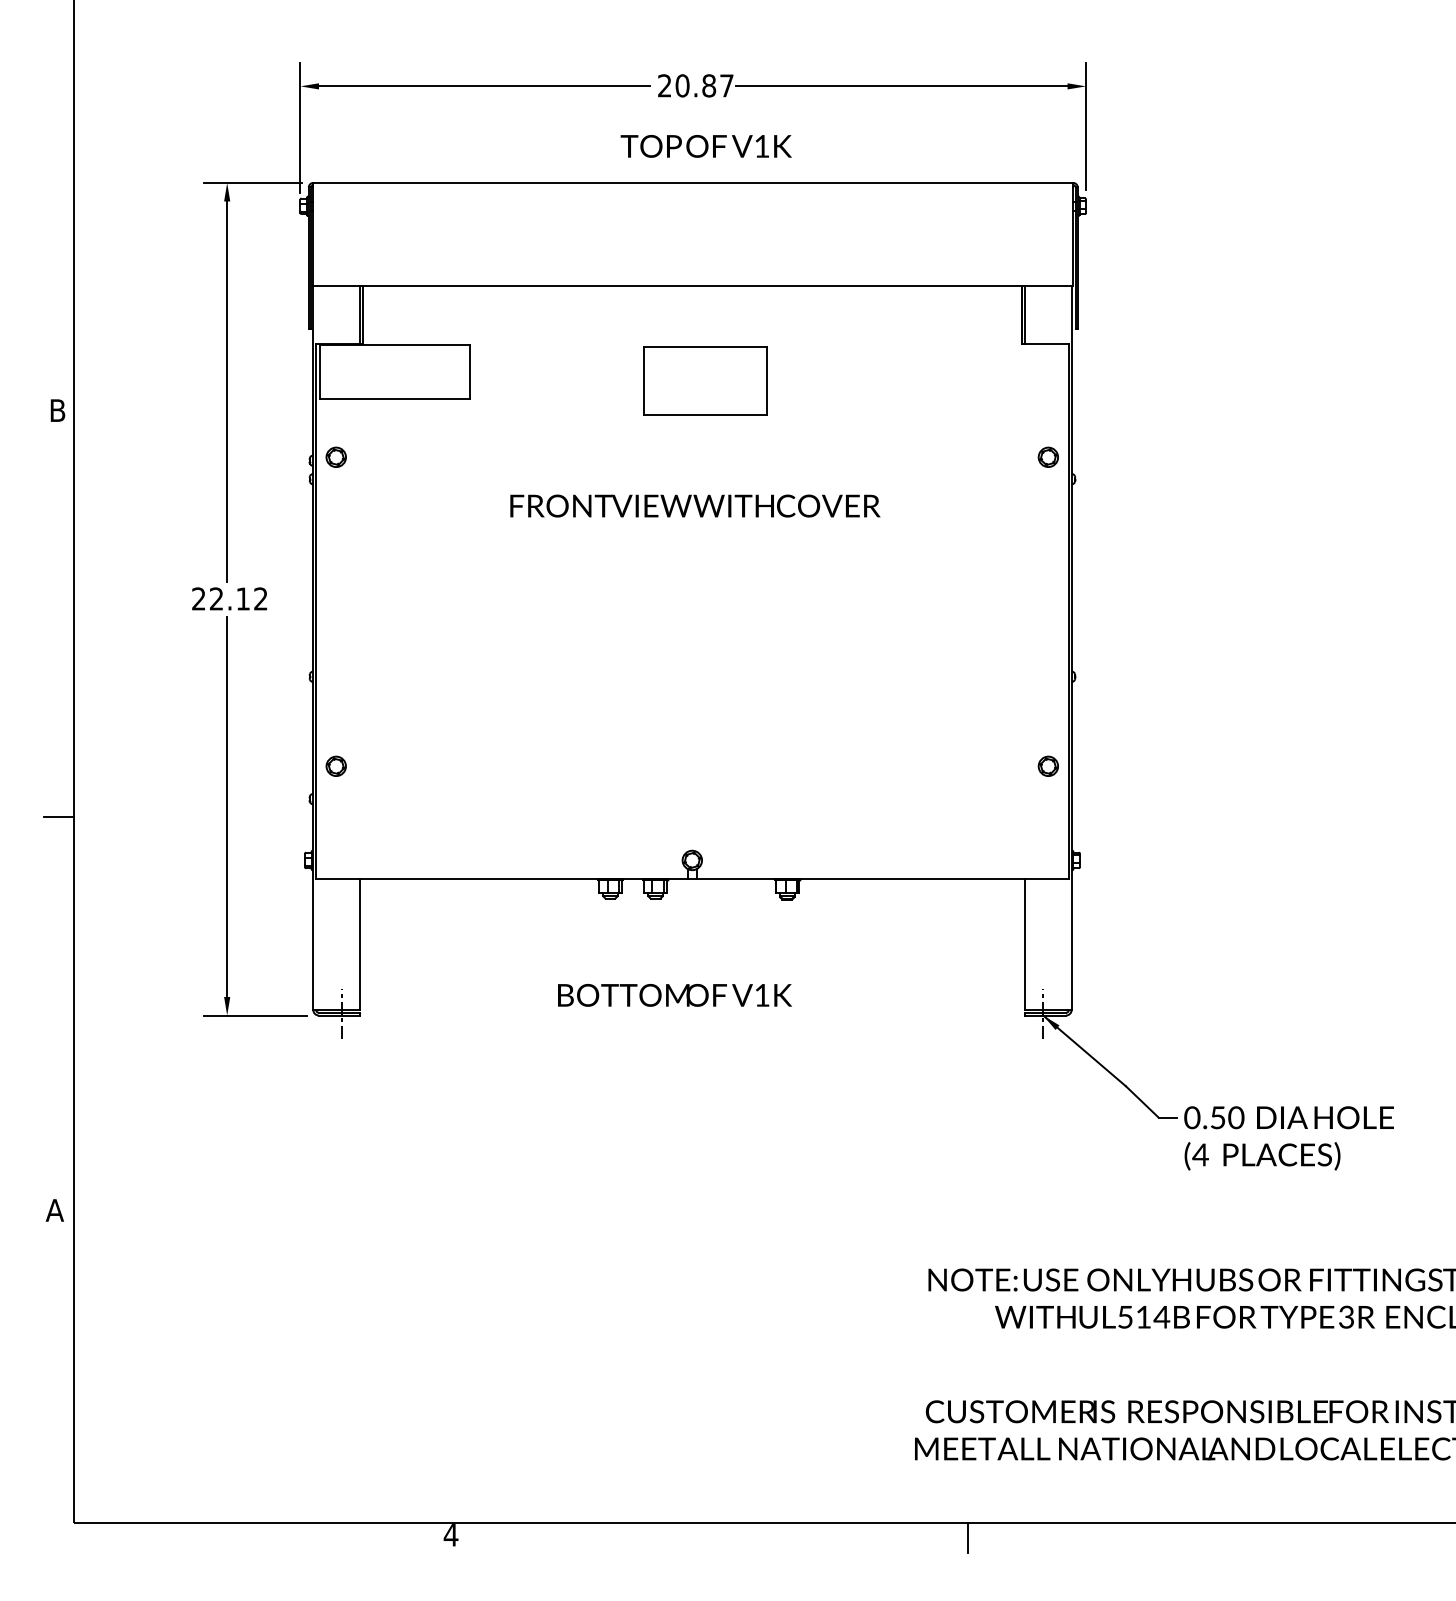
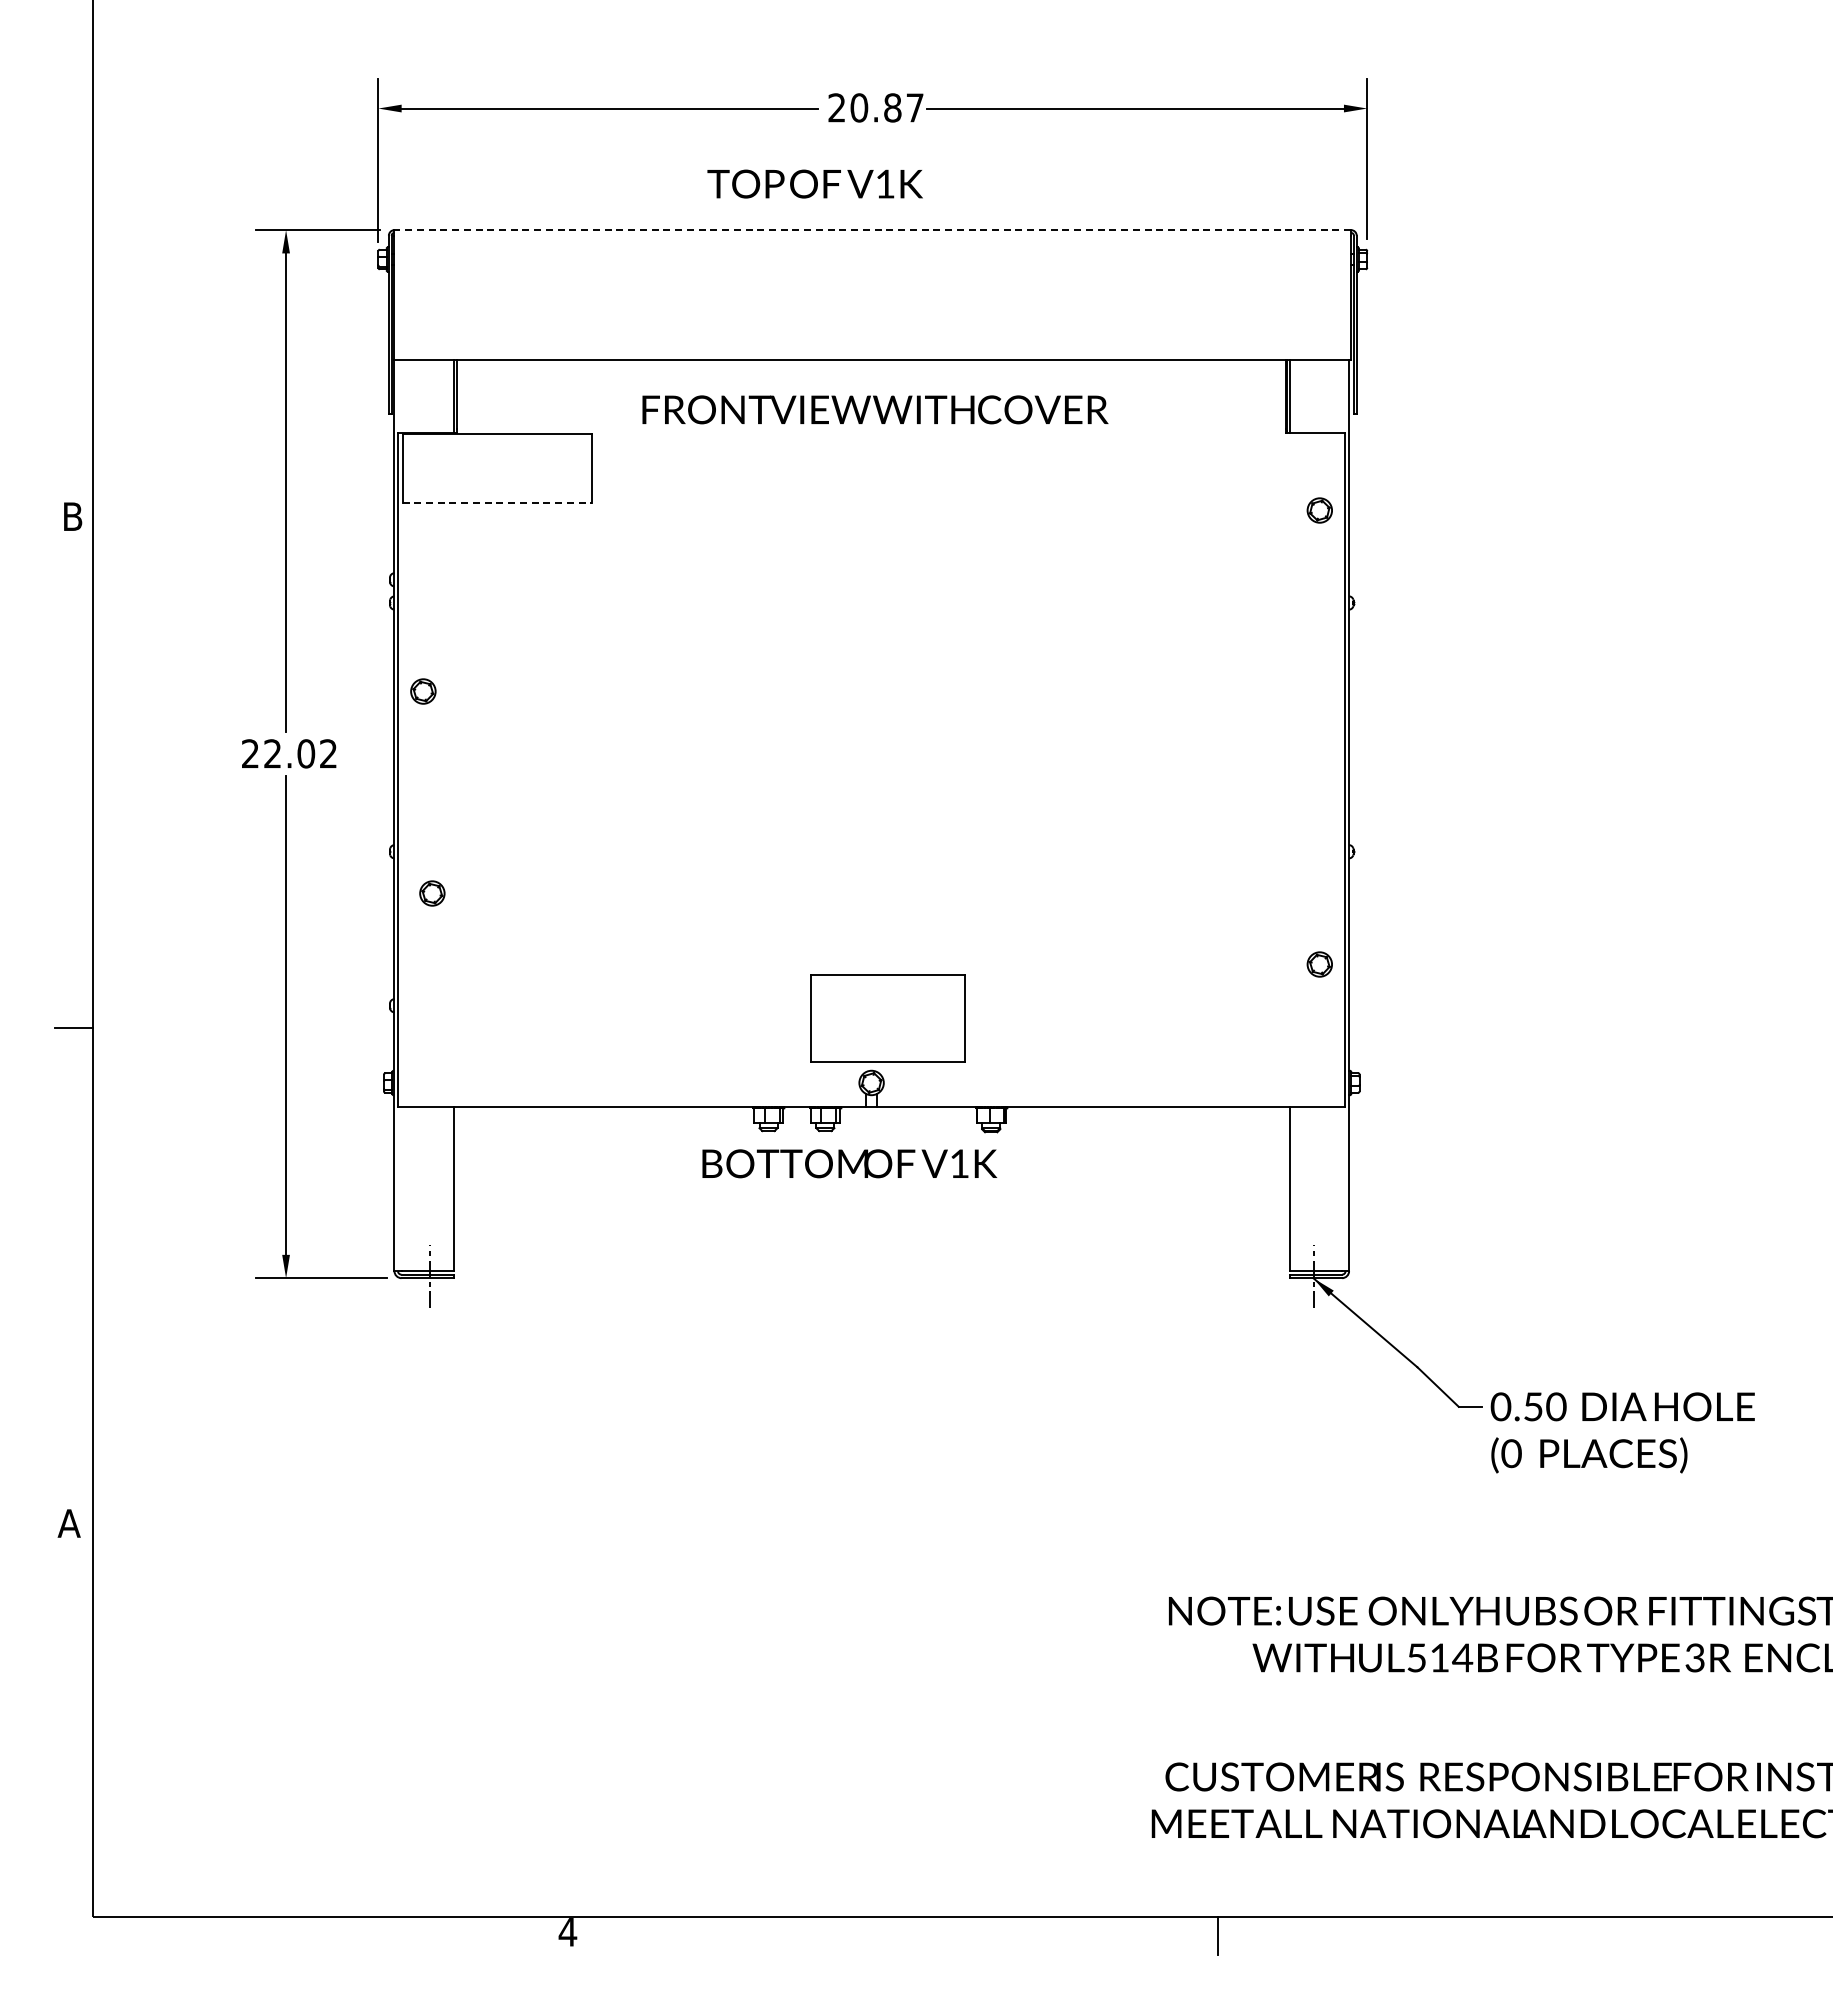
text: (705, 145) -> (814, 183), moved
line: (693, 183) -> (872, 230), solid -> dashed
part: (704, 381) -> (887, 1018), moved
line: (395, 399) -> (497, 502), solid -> dashed
part: (336, 457) -> (423, 691), moved
part: (1048, 457) -> (1319, 510), moved
text: (695, 505) -> (875, 409), moved
text: (243, 598) -> (306, 753), 22.12 -> 22.02
part: (336, 766) -> (432, 893), moved
text: (674, 995) -> (849, 1163), moved
text: (1199, 1154) -> (1510, 1453), (4 -> (0

